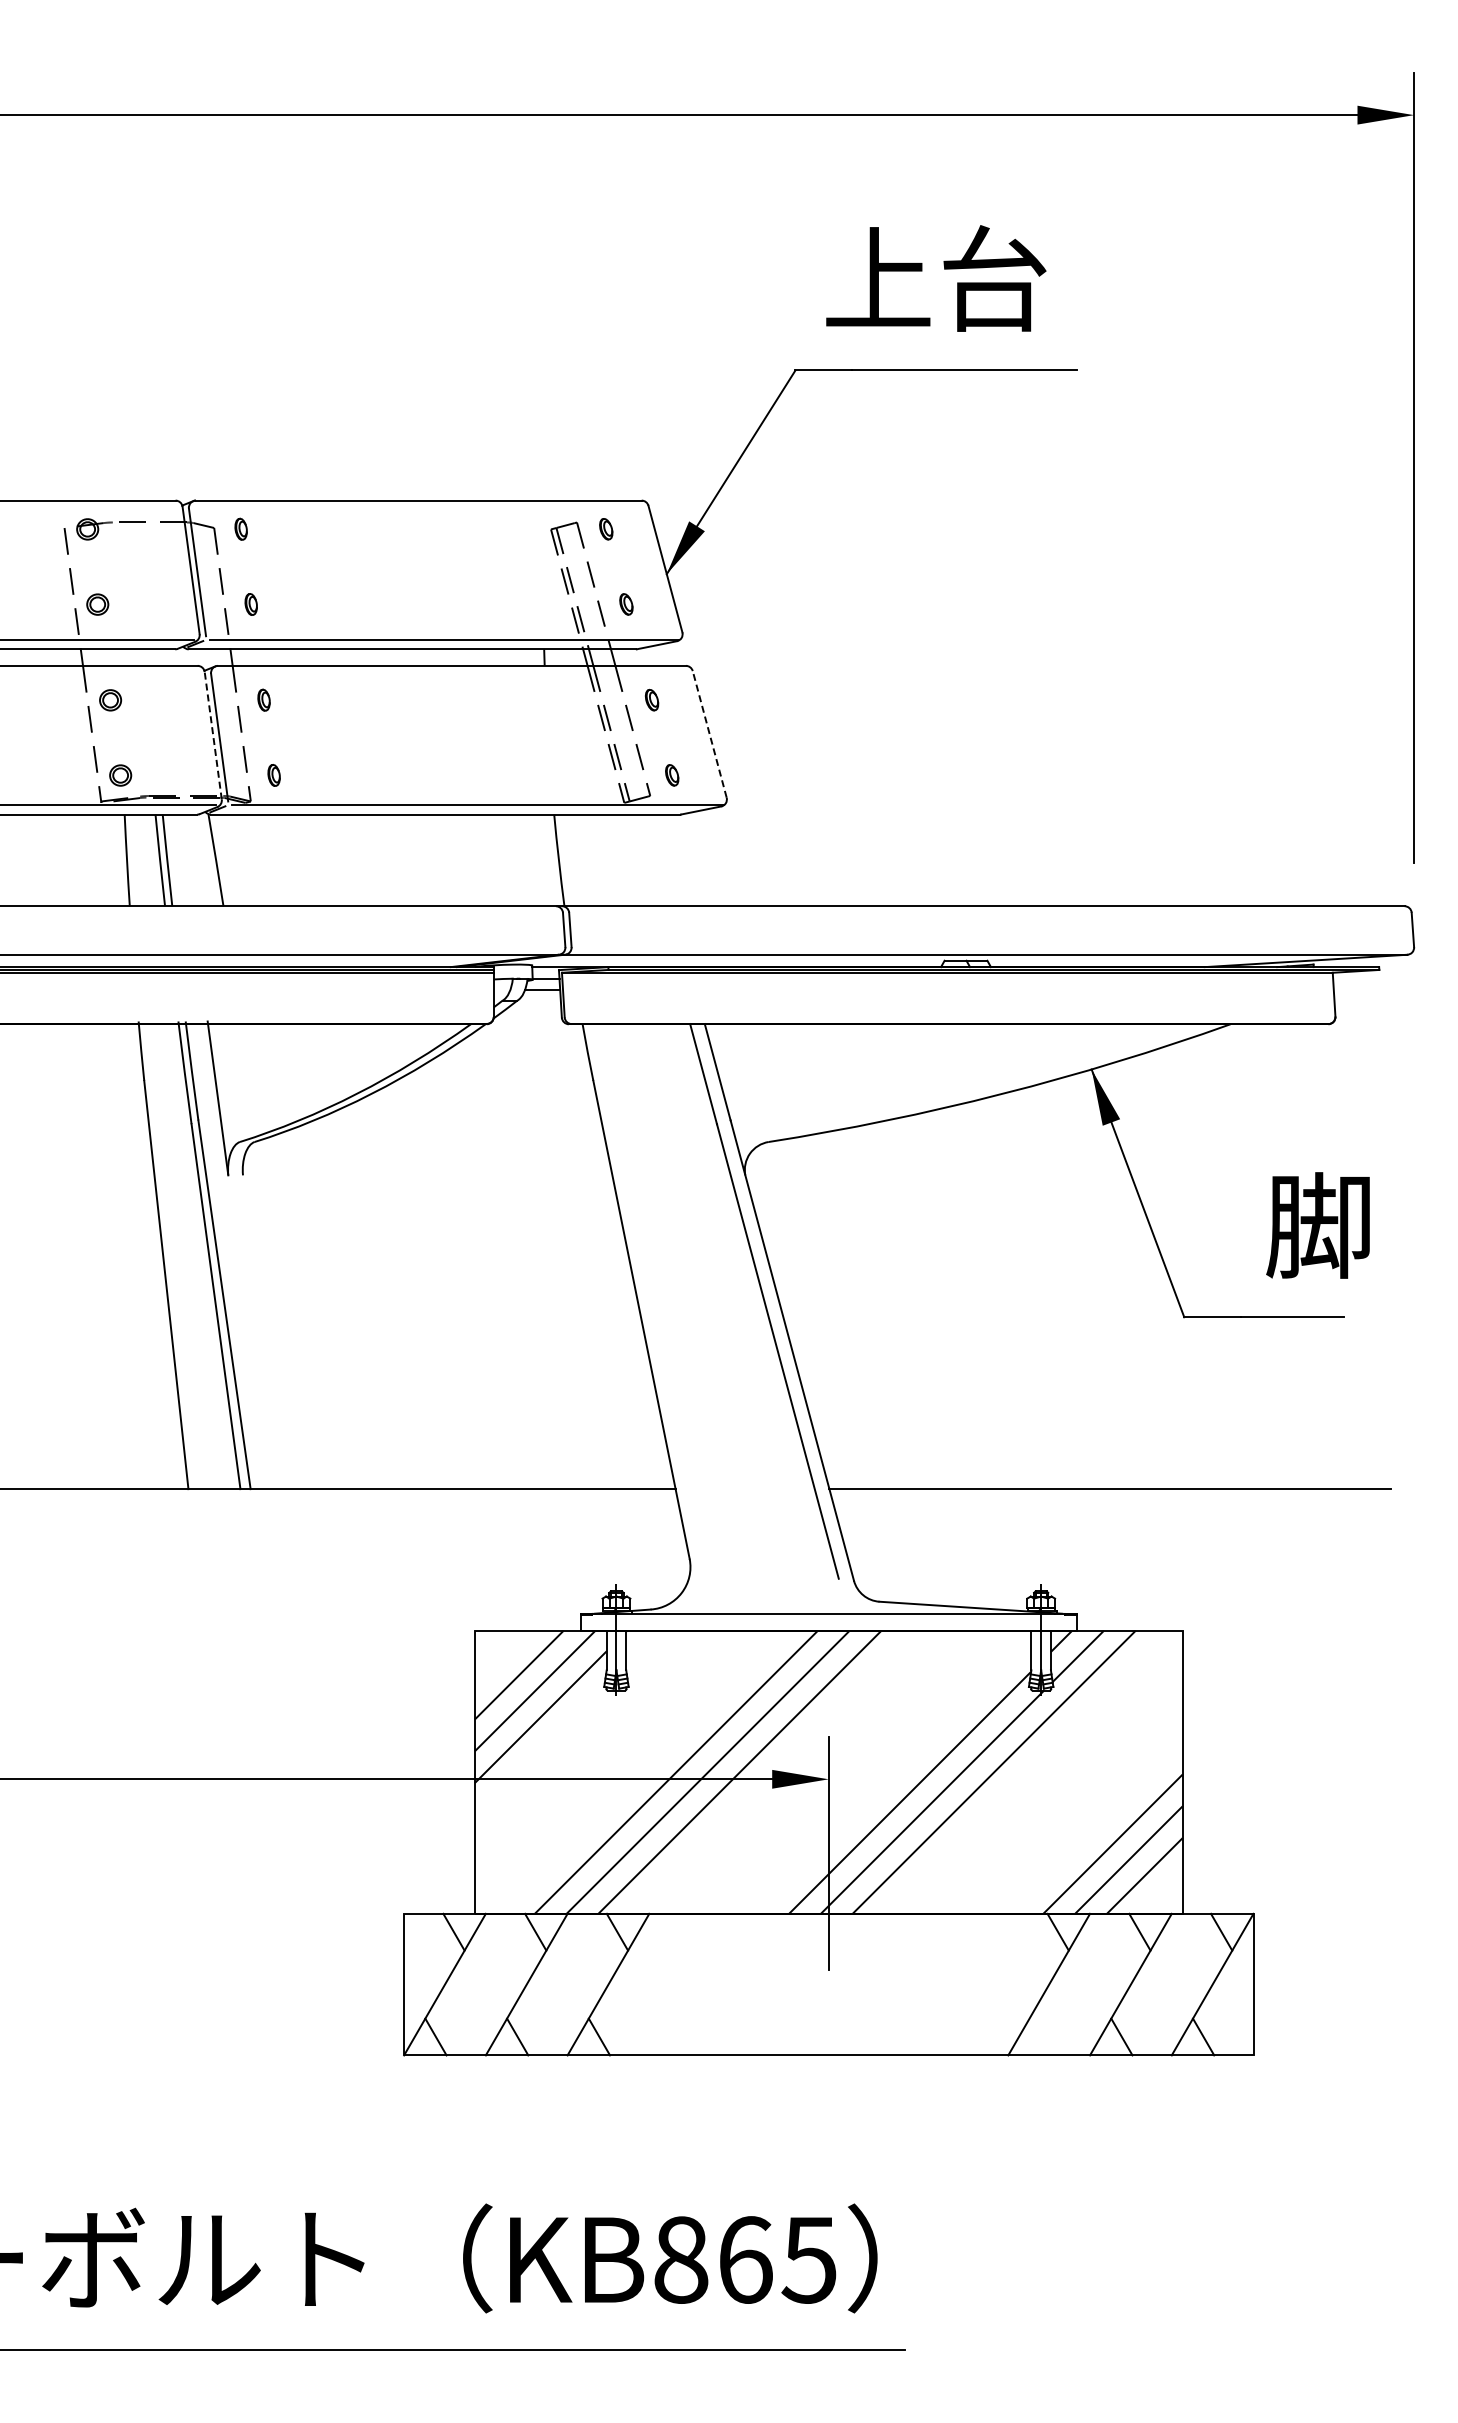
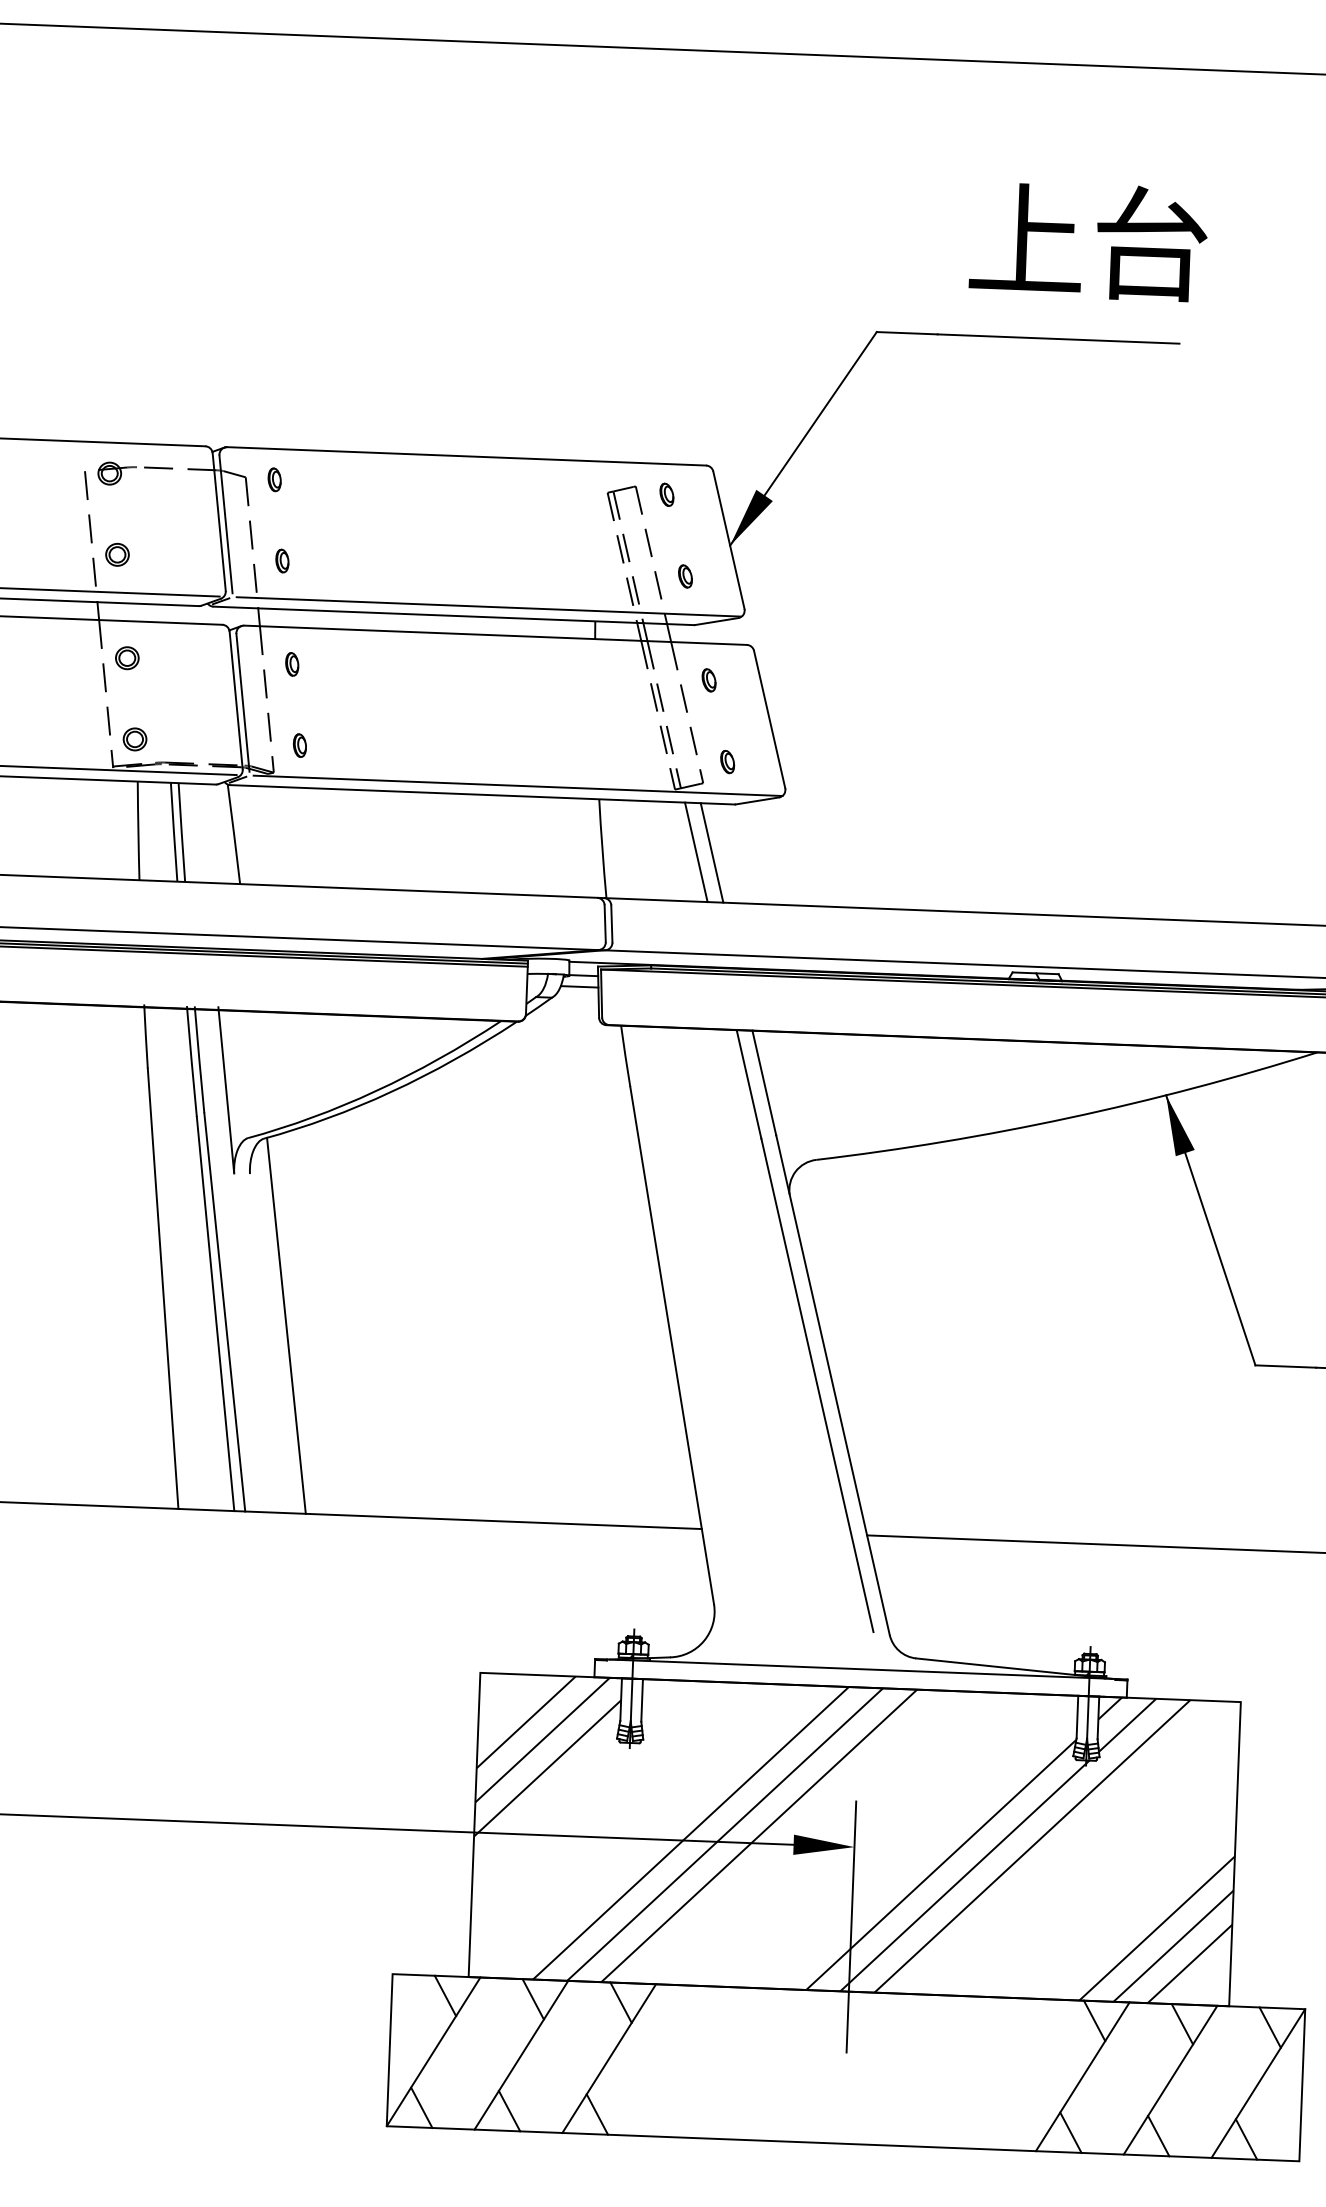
text: (936, 278) -> (1089, 241), moved
line: (709, 734) -> (769, 719), dashed -> solid
line: (213, 735) -> (236, 700), dashed -> solid
line: (646, 860) -> (696, 852), added
line: (660, 860) -> (711, 853), added
line: (282, 1315) -> (286, 1326), added
line: (1039, 2036) -> (1070, 2132), added

